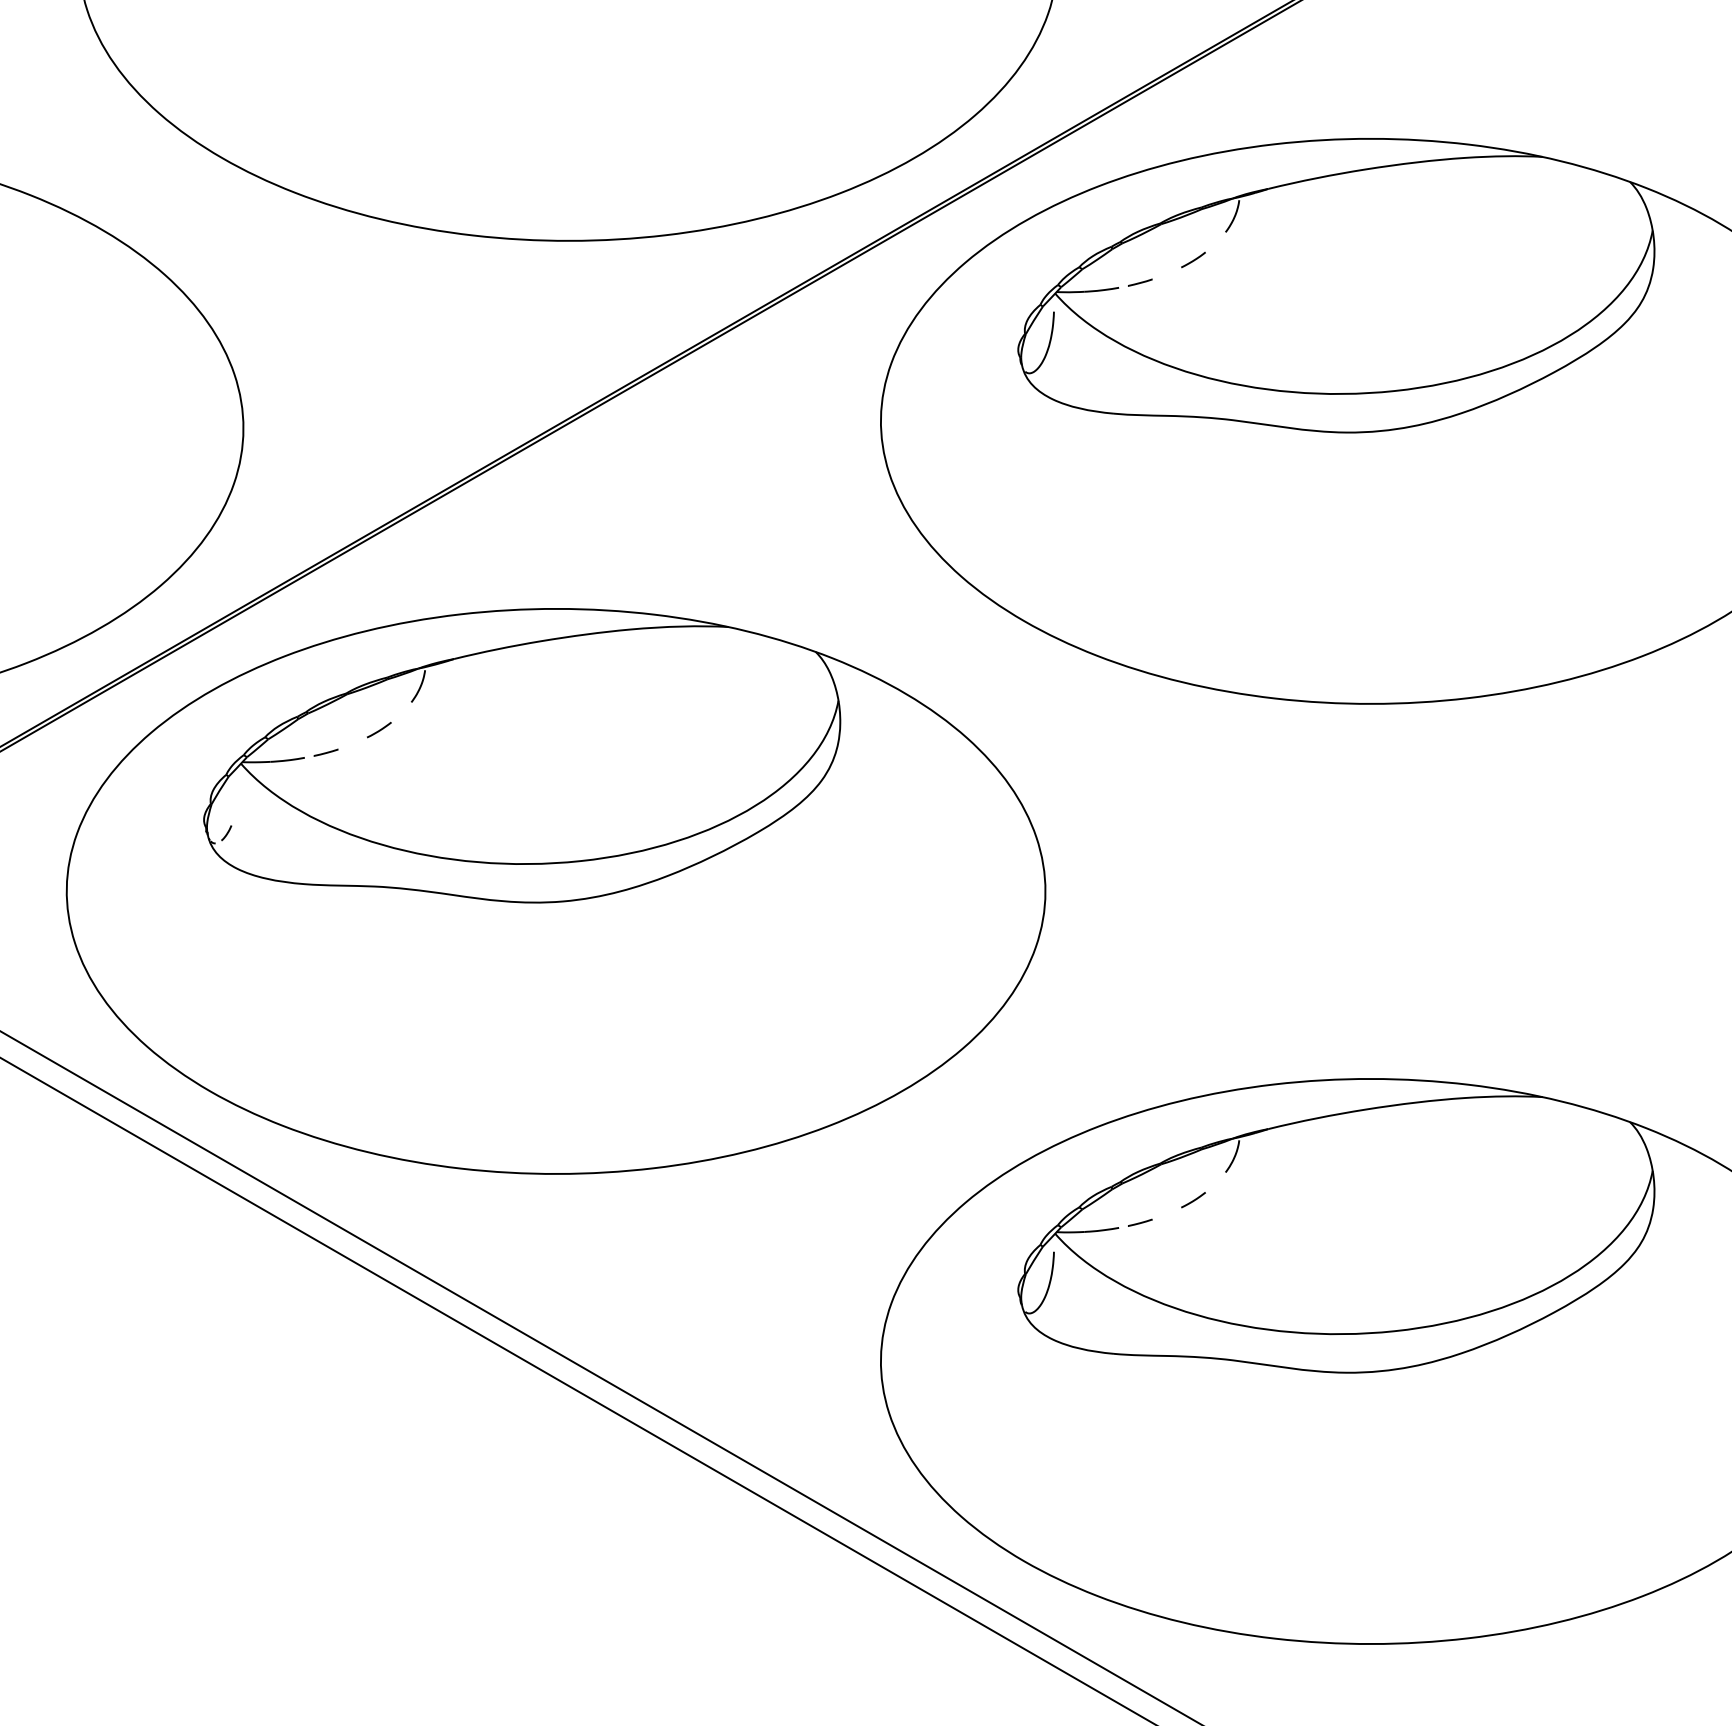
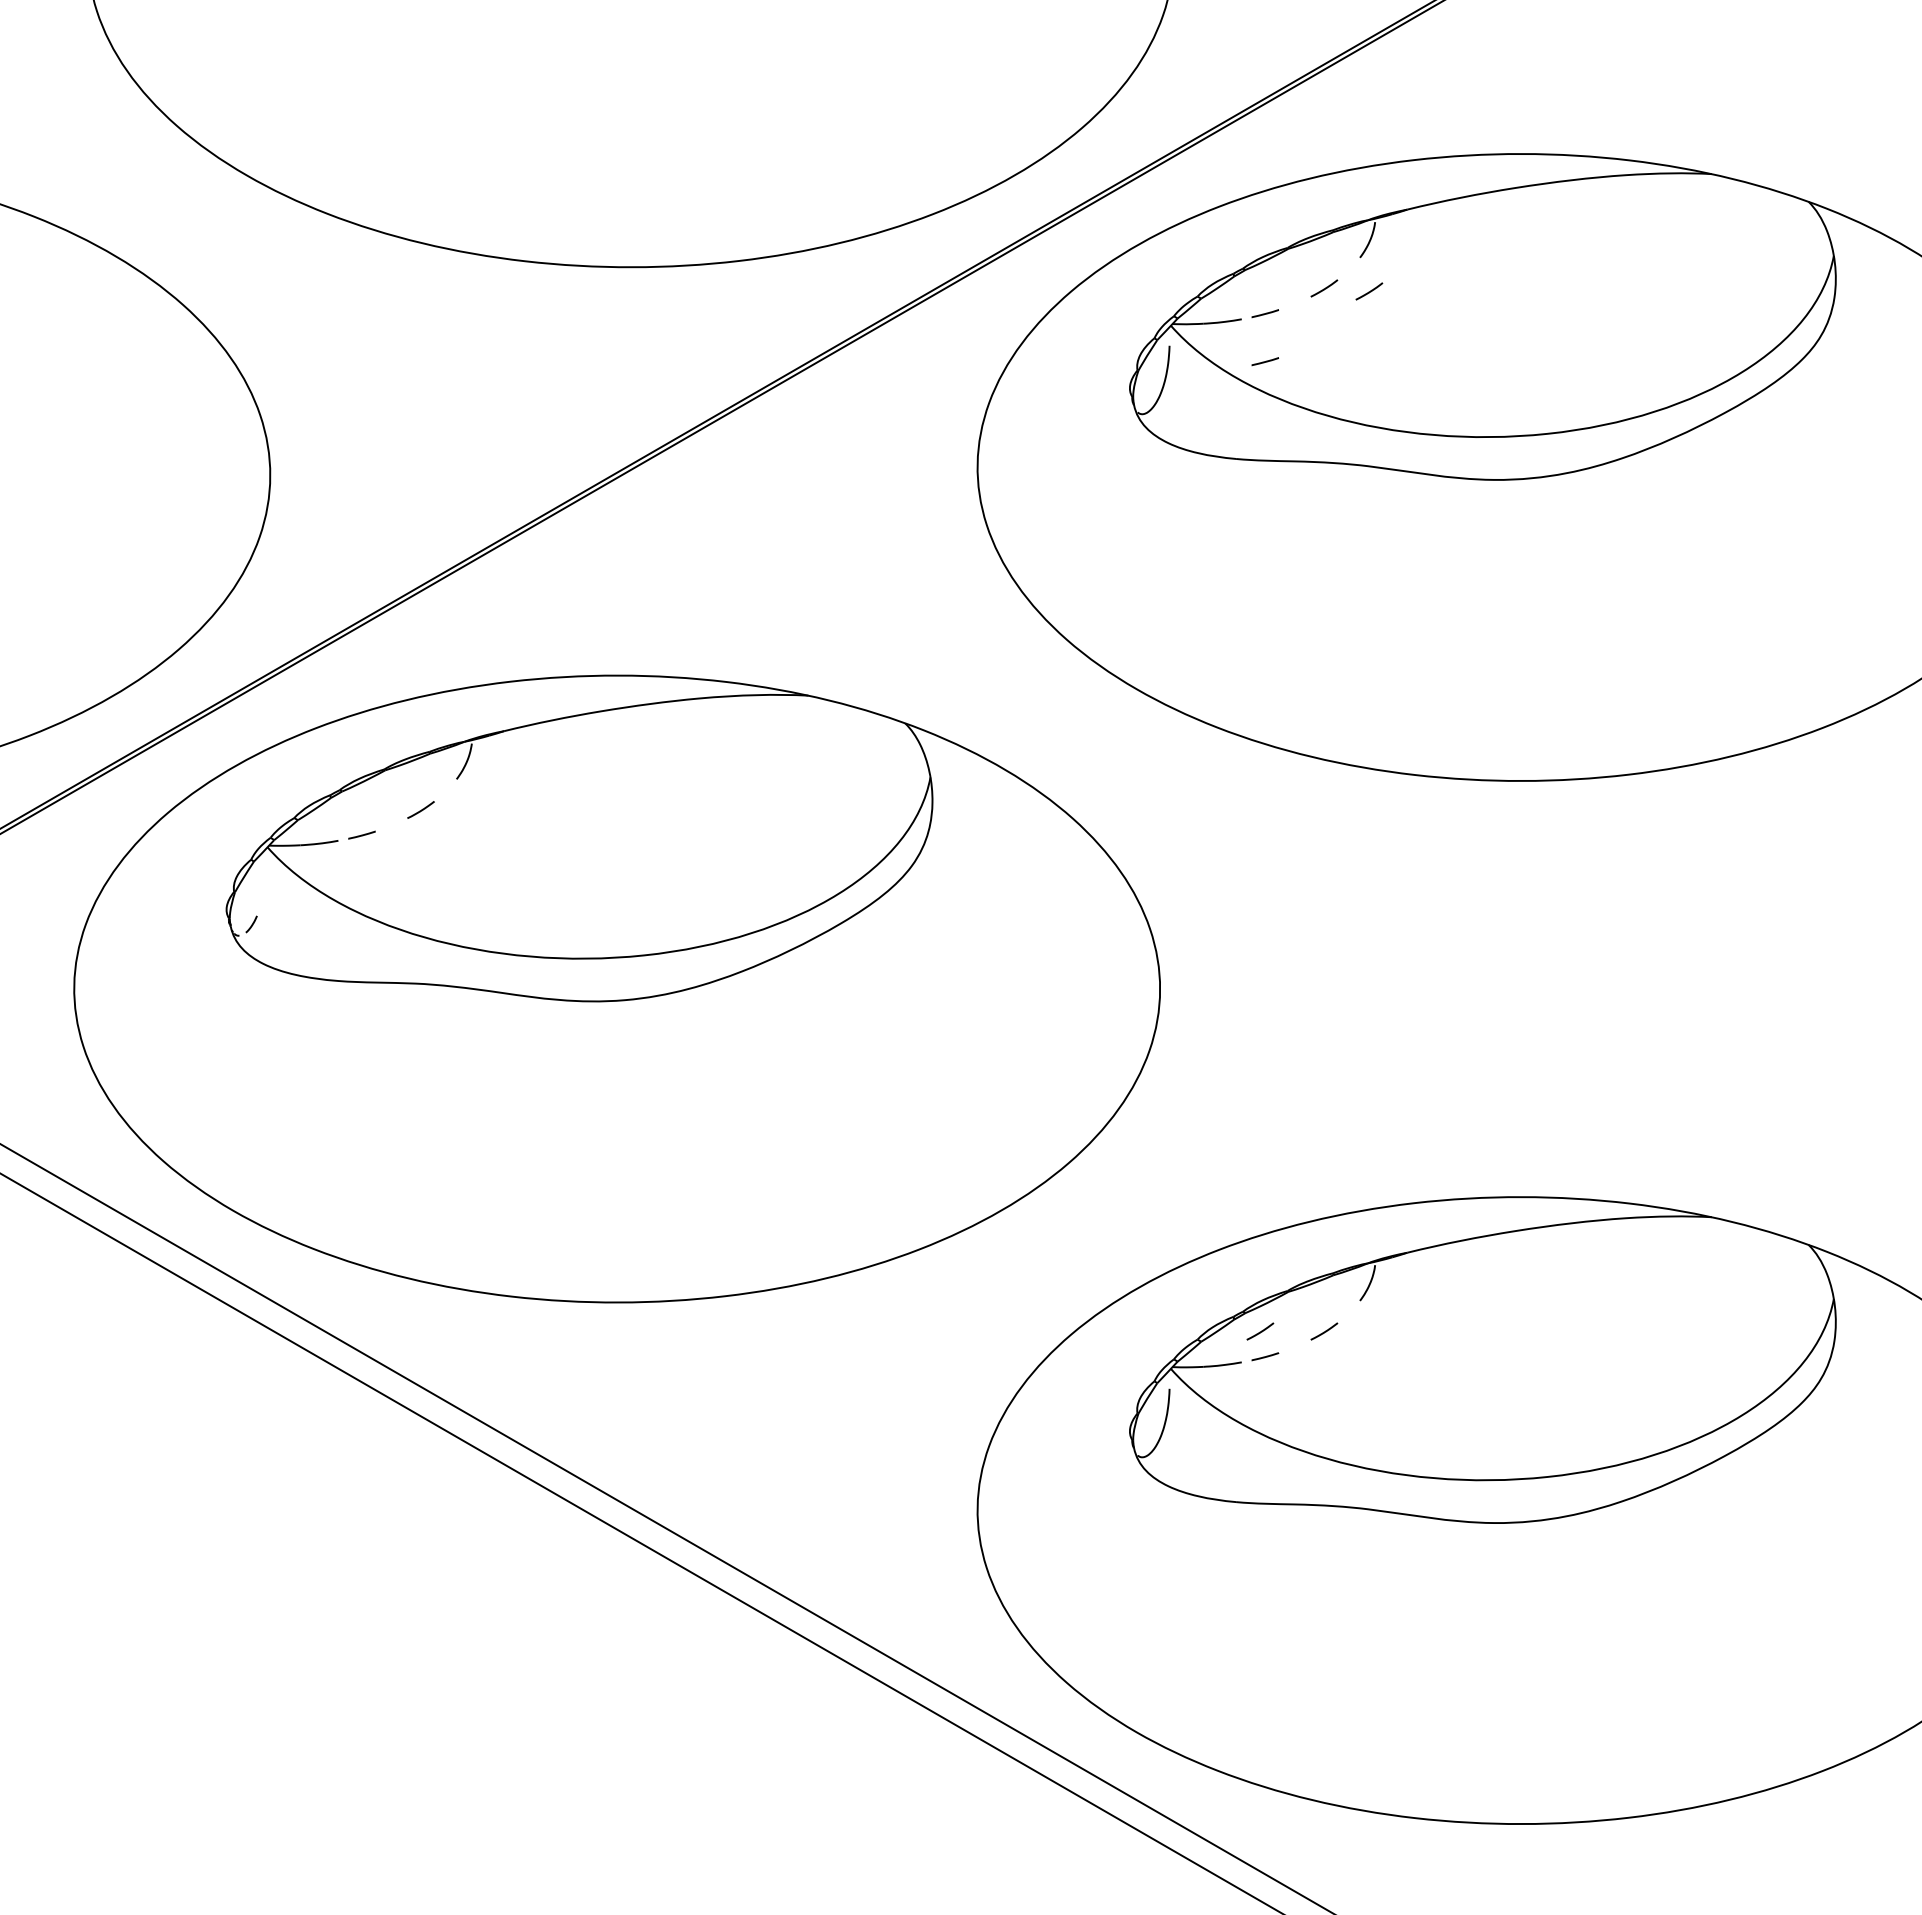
line: (1234, 262) -> (1369, 291), added
line: (1139, 325) -> (1264, 361), added
line: (1135, 1200) -> (1260, 1331), added

